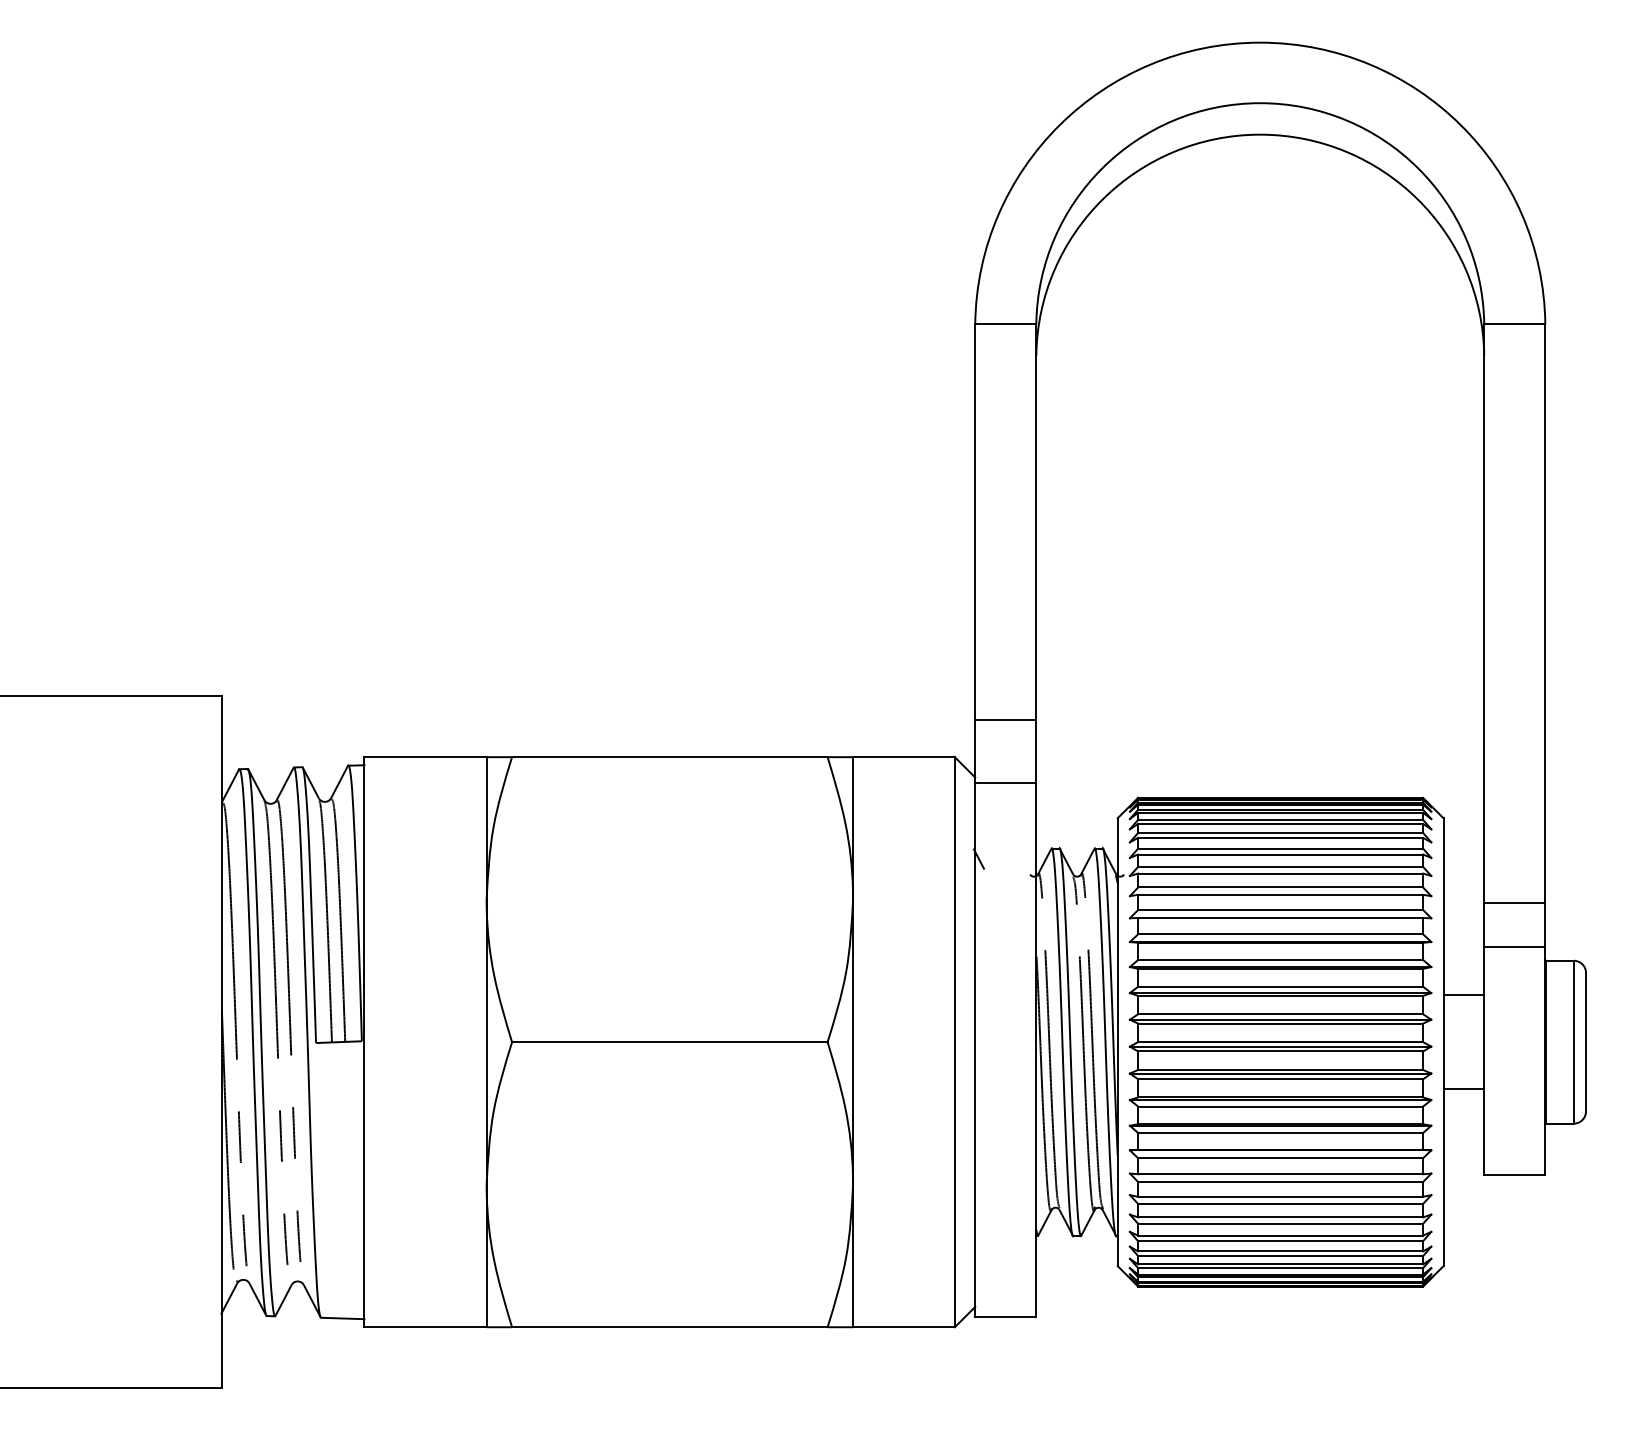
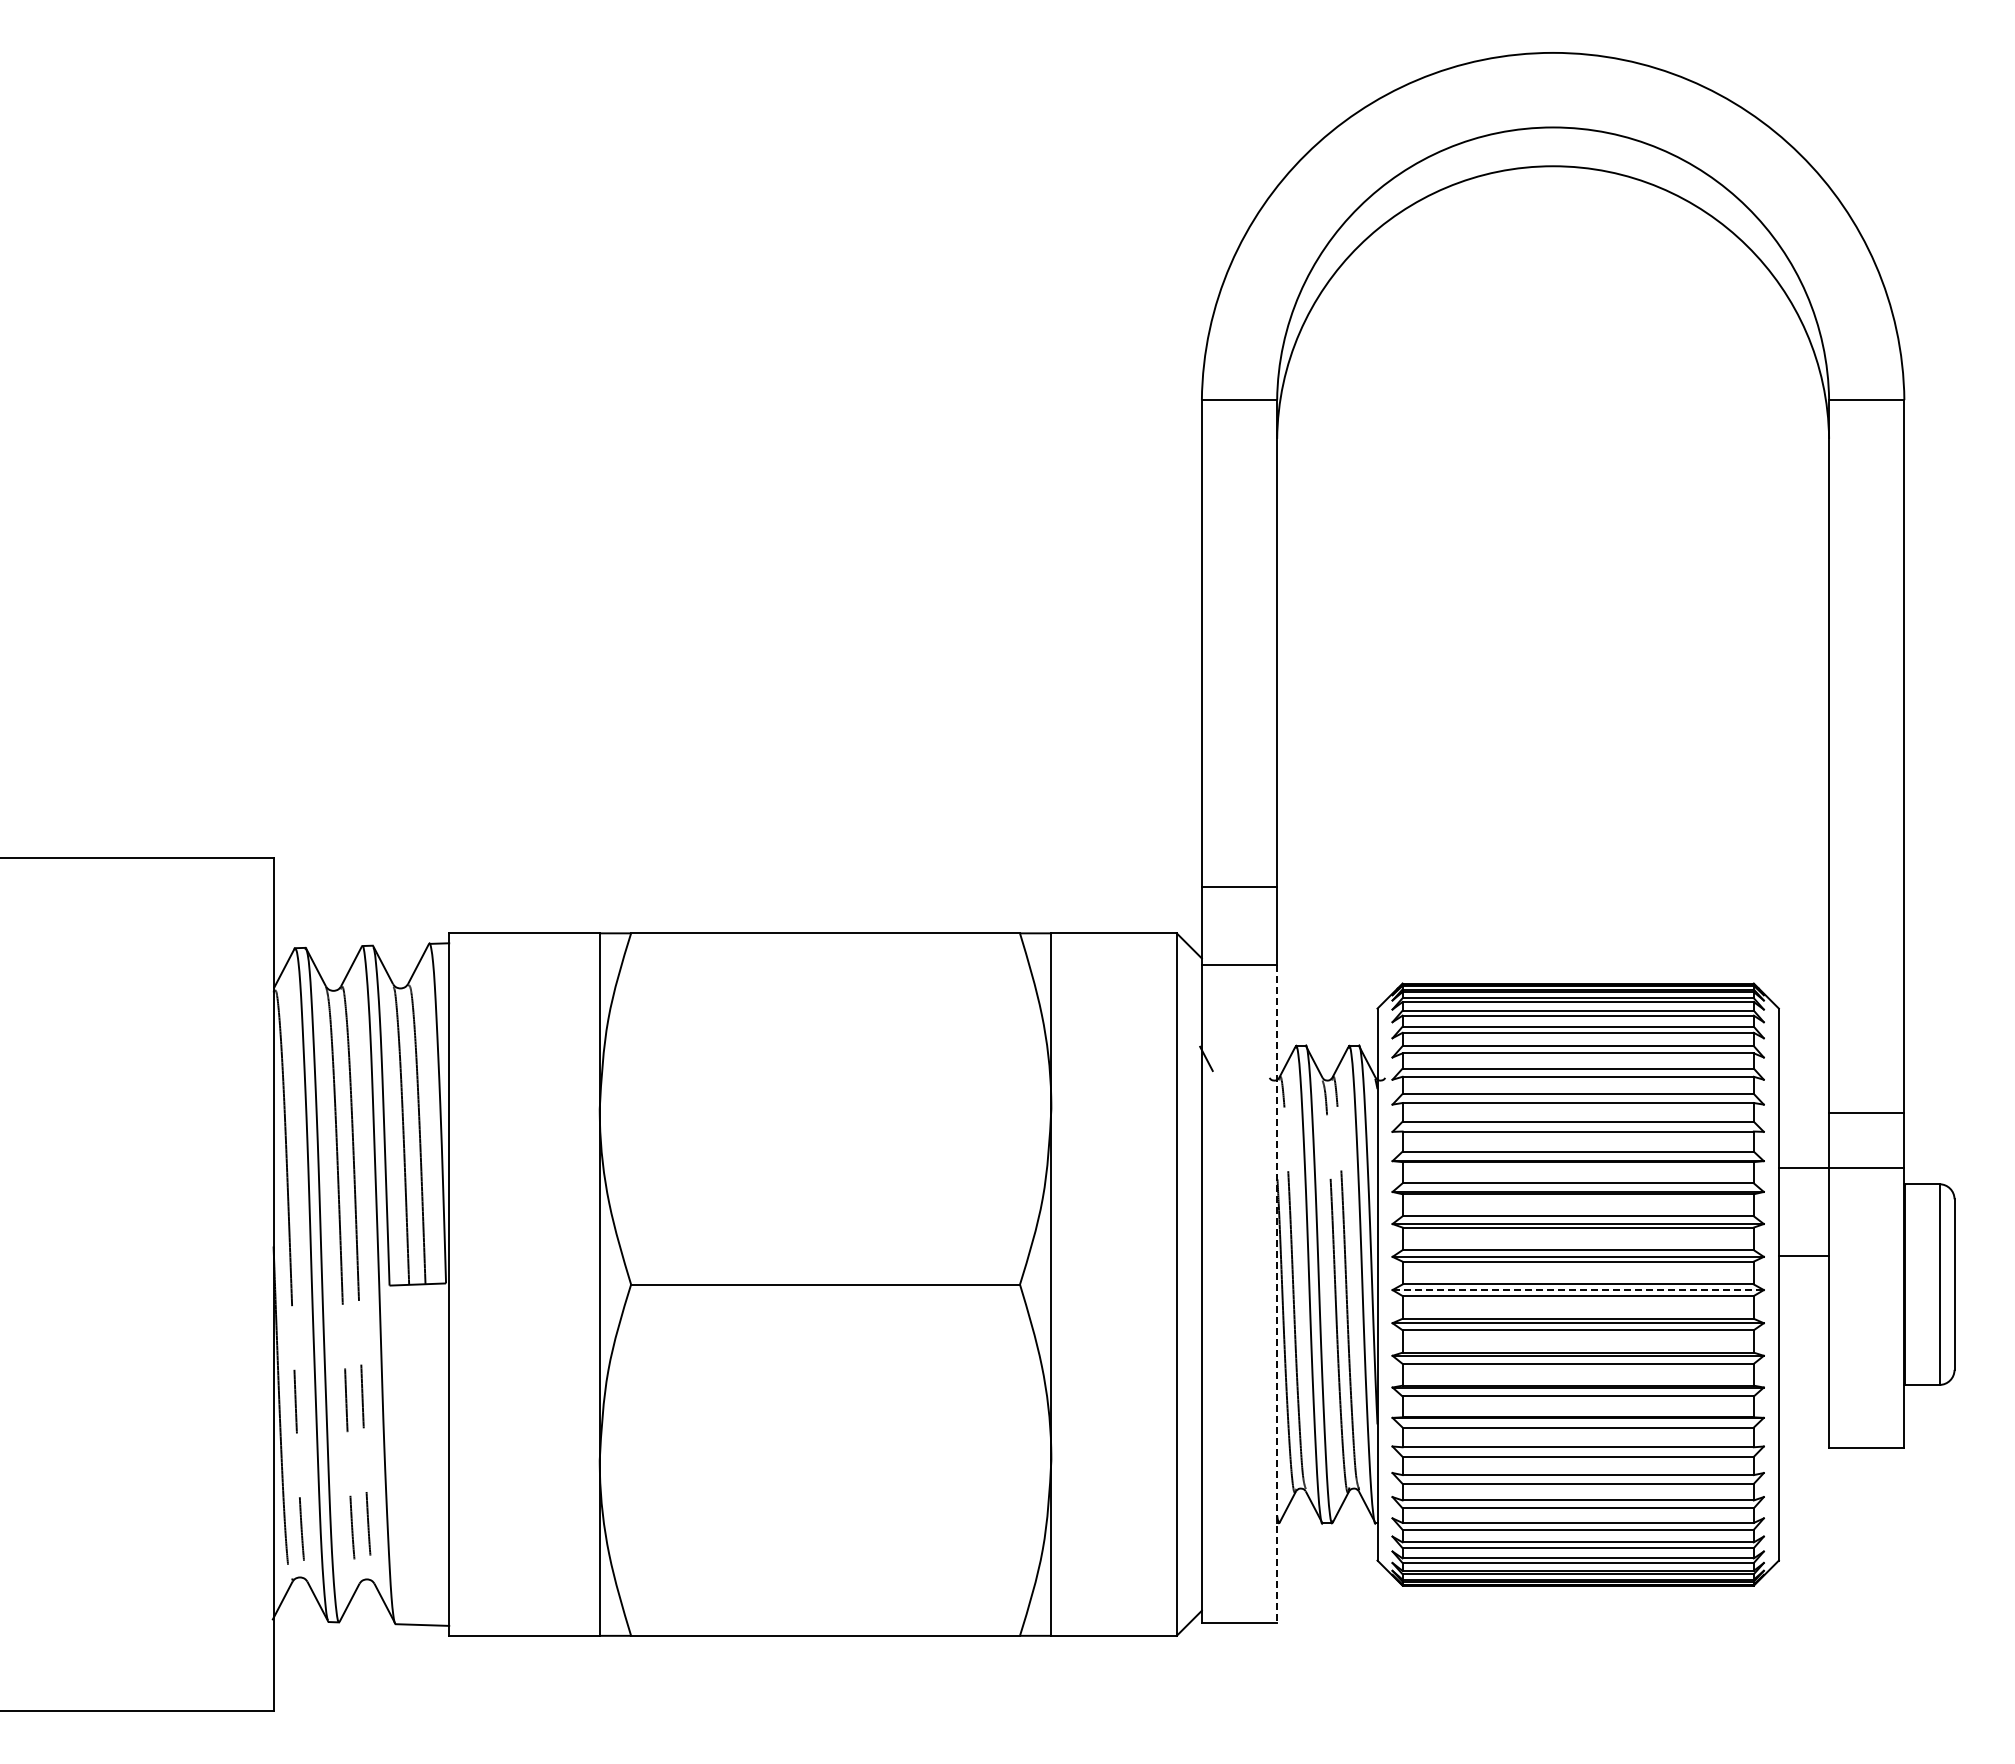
line: (1463, 995) -> (1803, 1167), moved
line: (1280, 1046) -> (1578, 1290), solid -> dashed
line: (1036, 1050) -> (1277, 1294), solid -> dashed
line: (1463, 1089) -> (1803, 1256), moved

